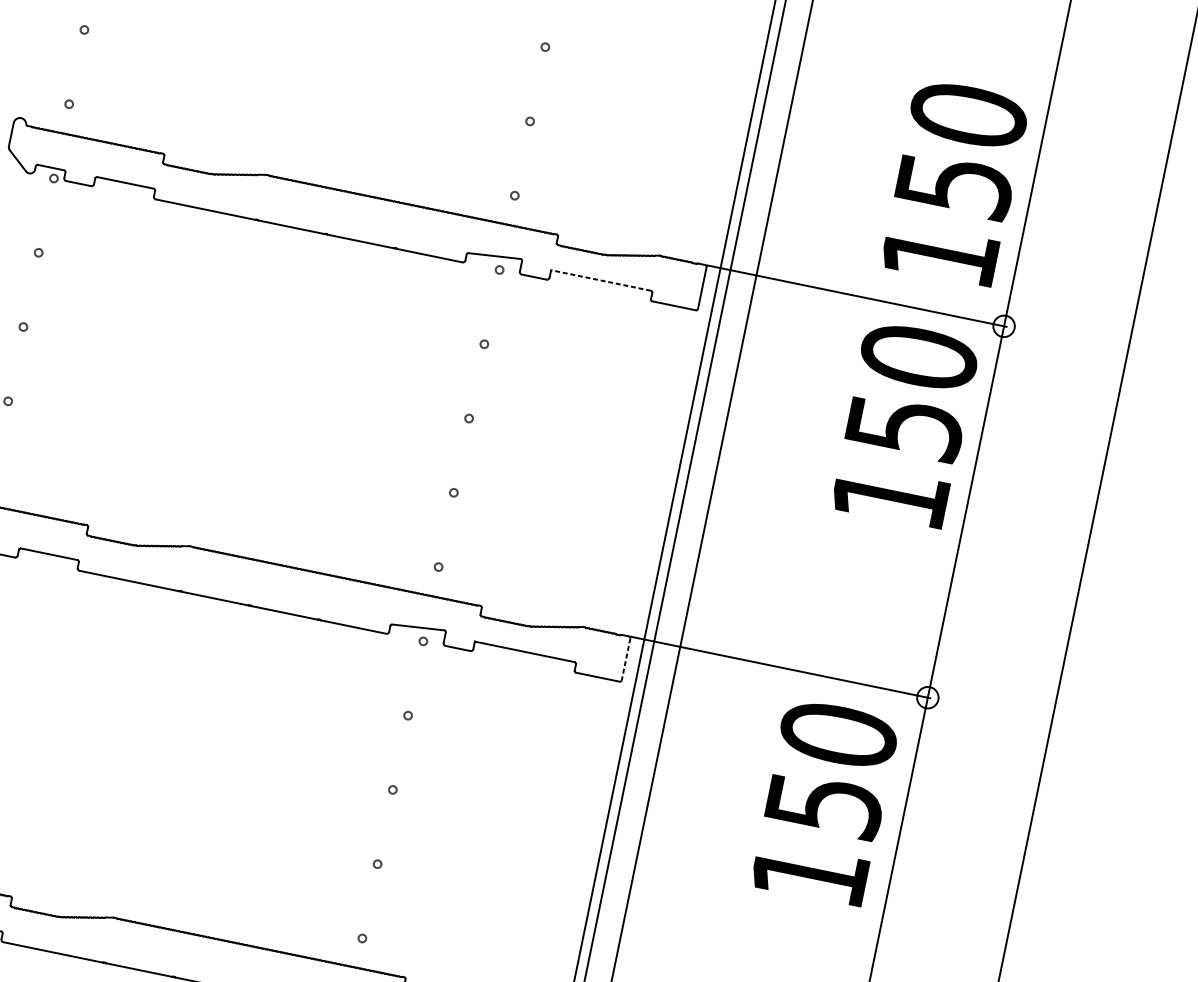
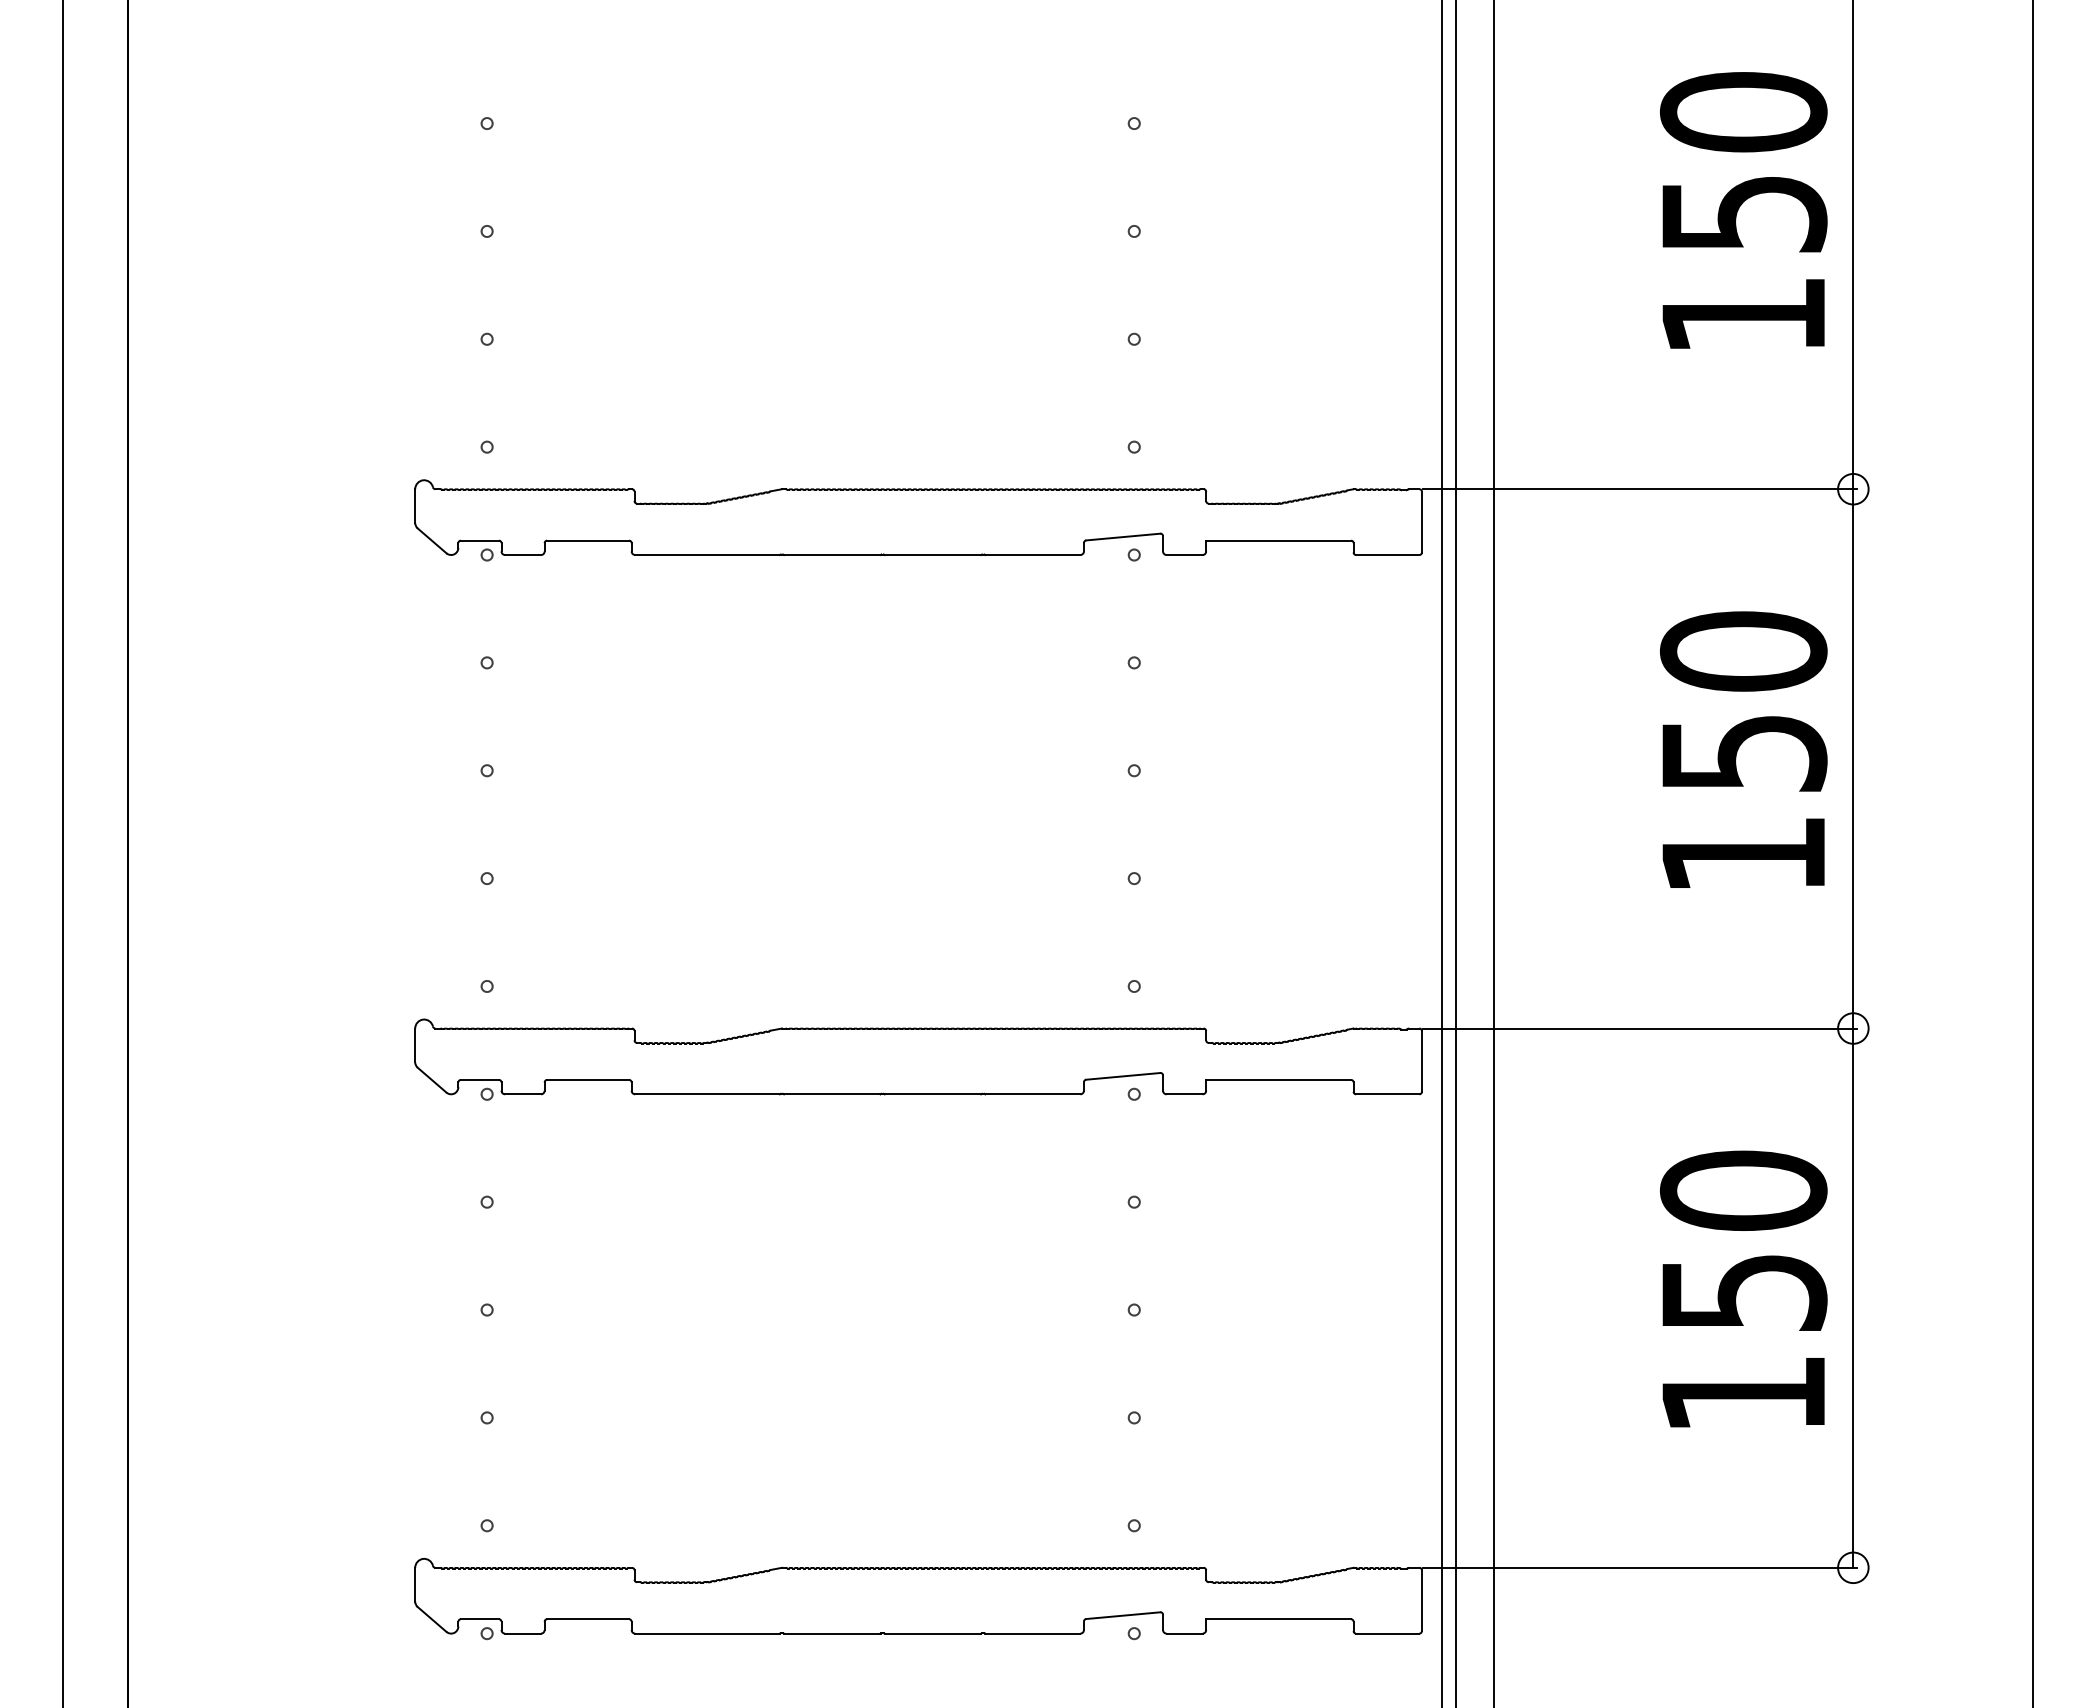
text: (954, 182) -> (1743, 210), moved
line: (600, 280) -> (1278, 540), dashed -> solid
text: (905, 424) -> (1743, 749), moved
line: (625, 659) -> (1421, 1061), dashed -> solid
text: (824, 802) -> (1743, 1288), moved

